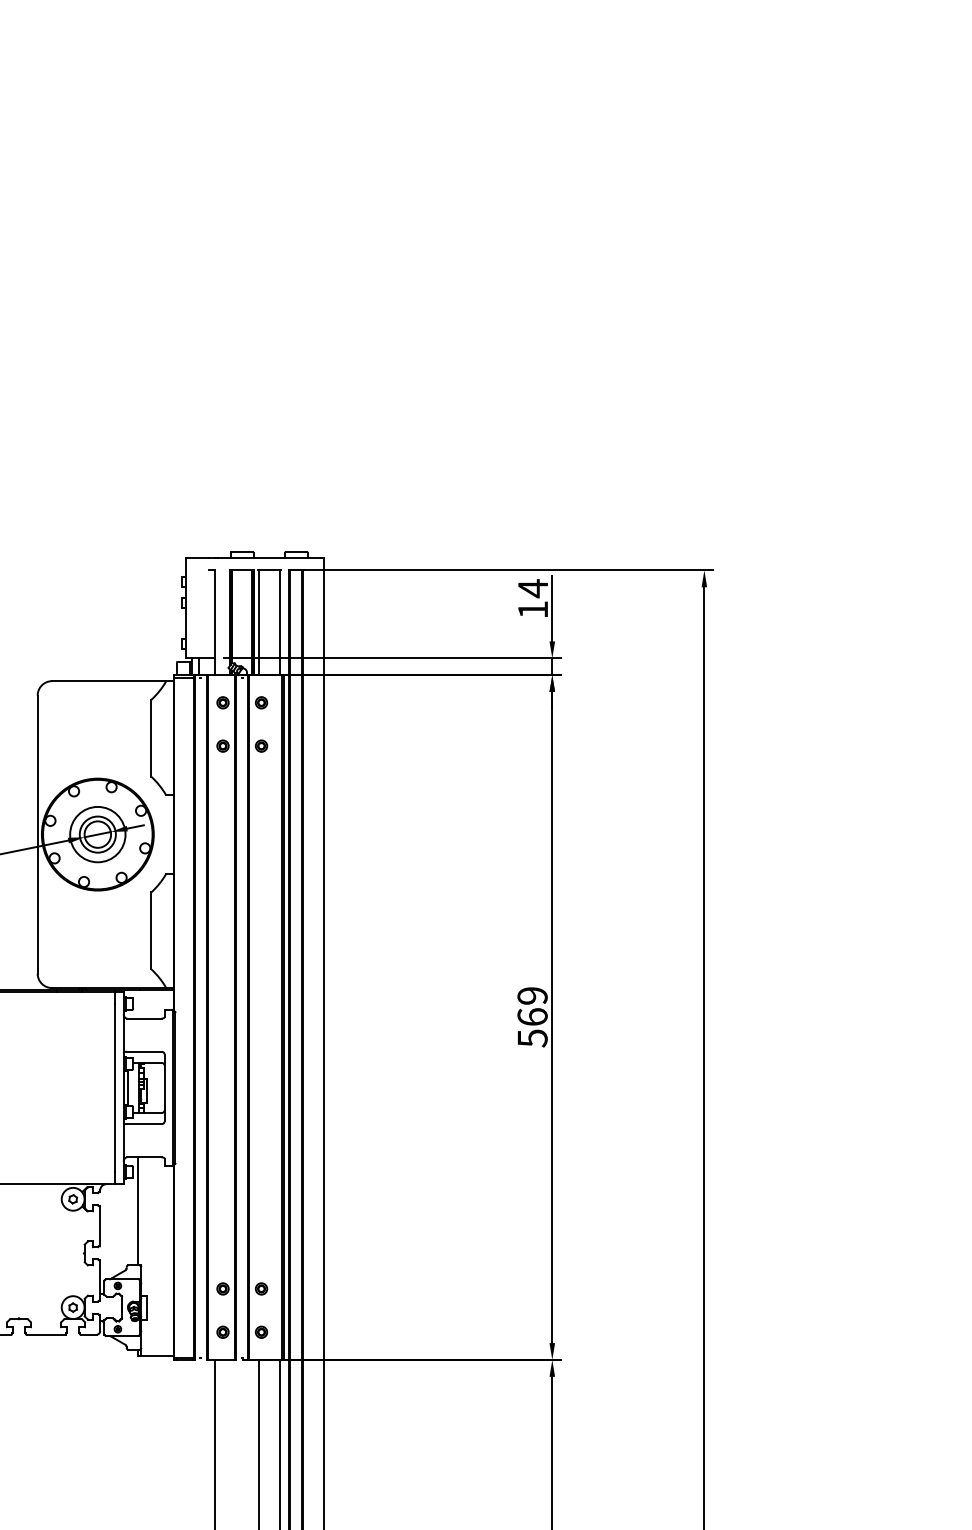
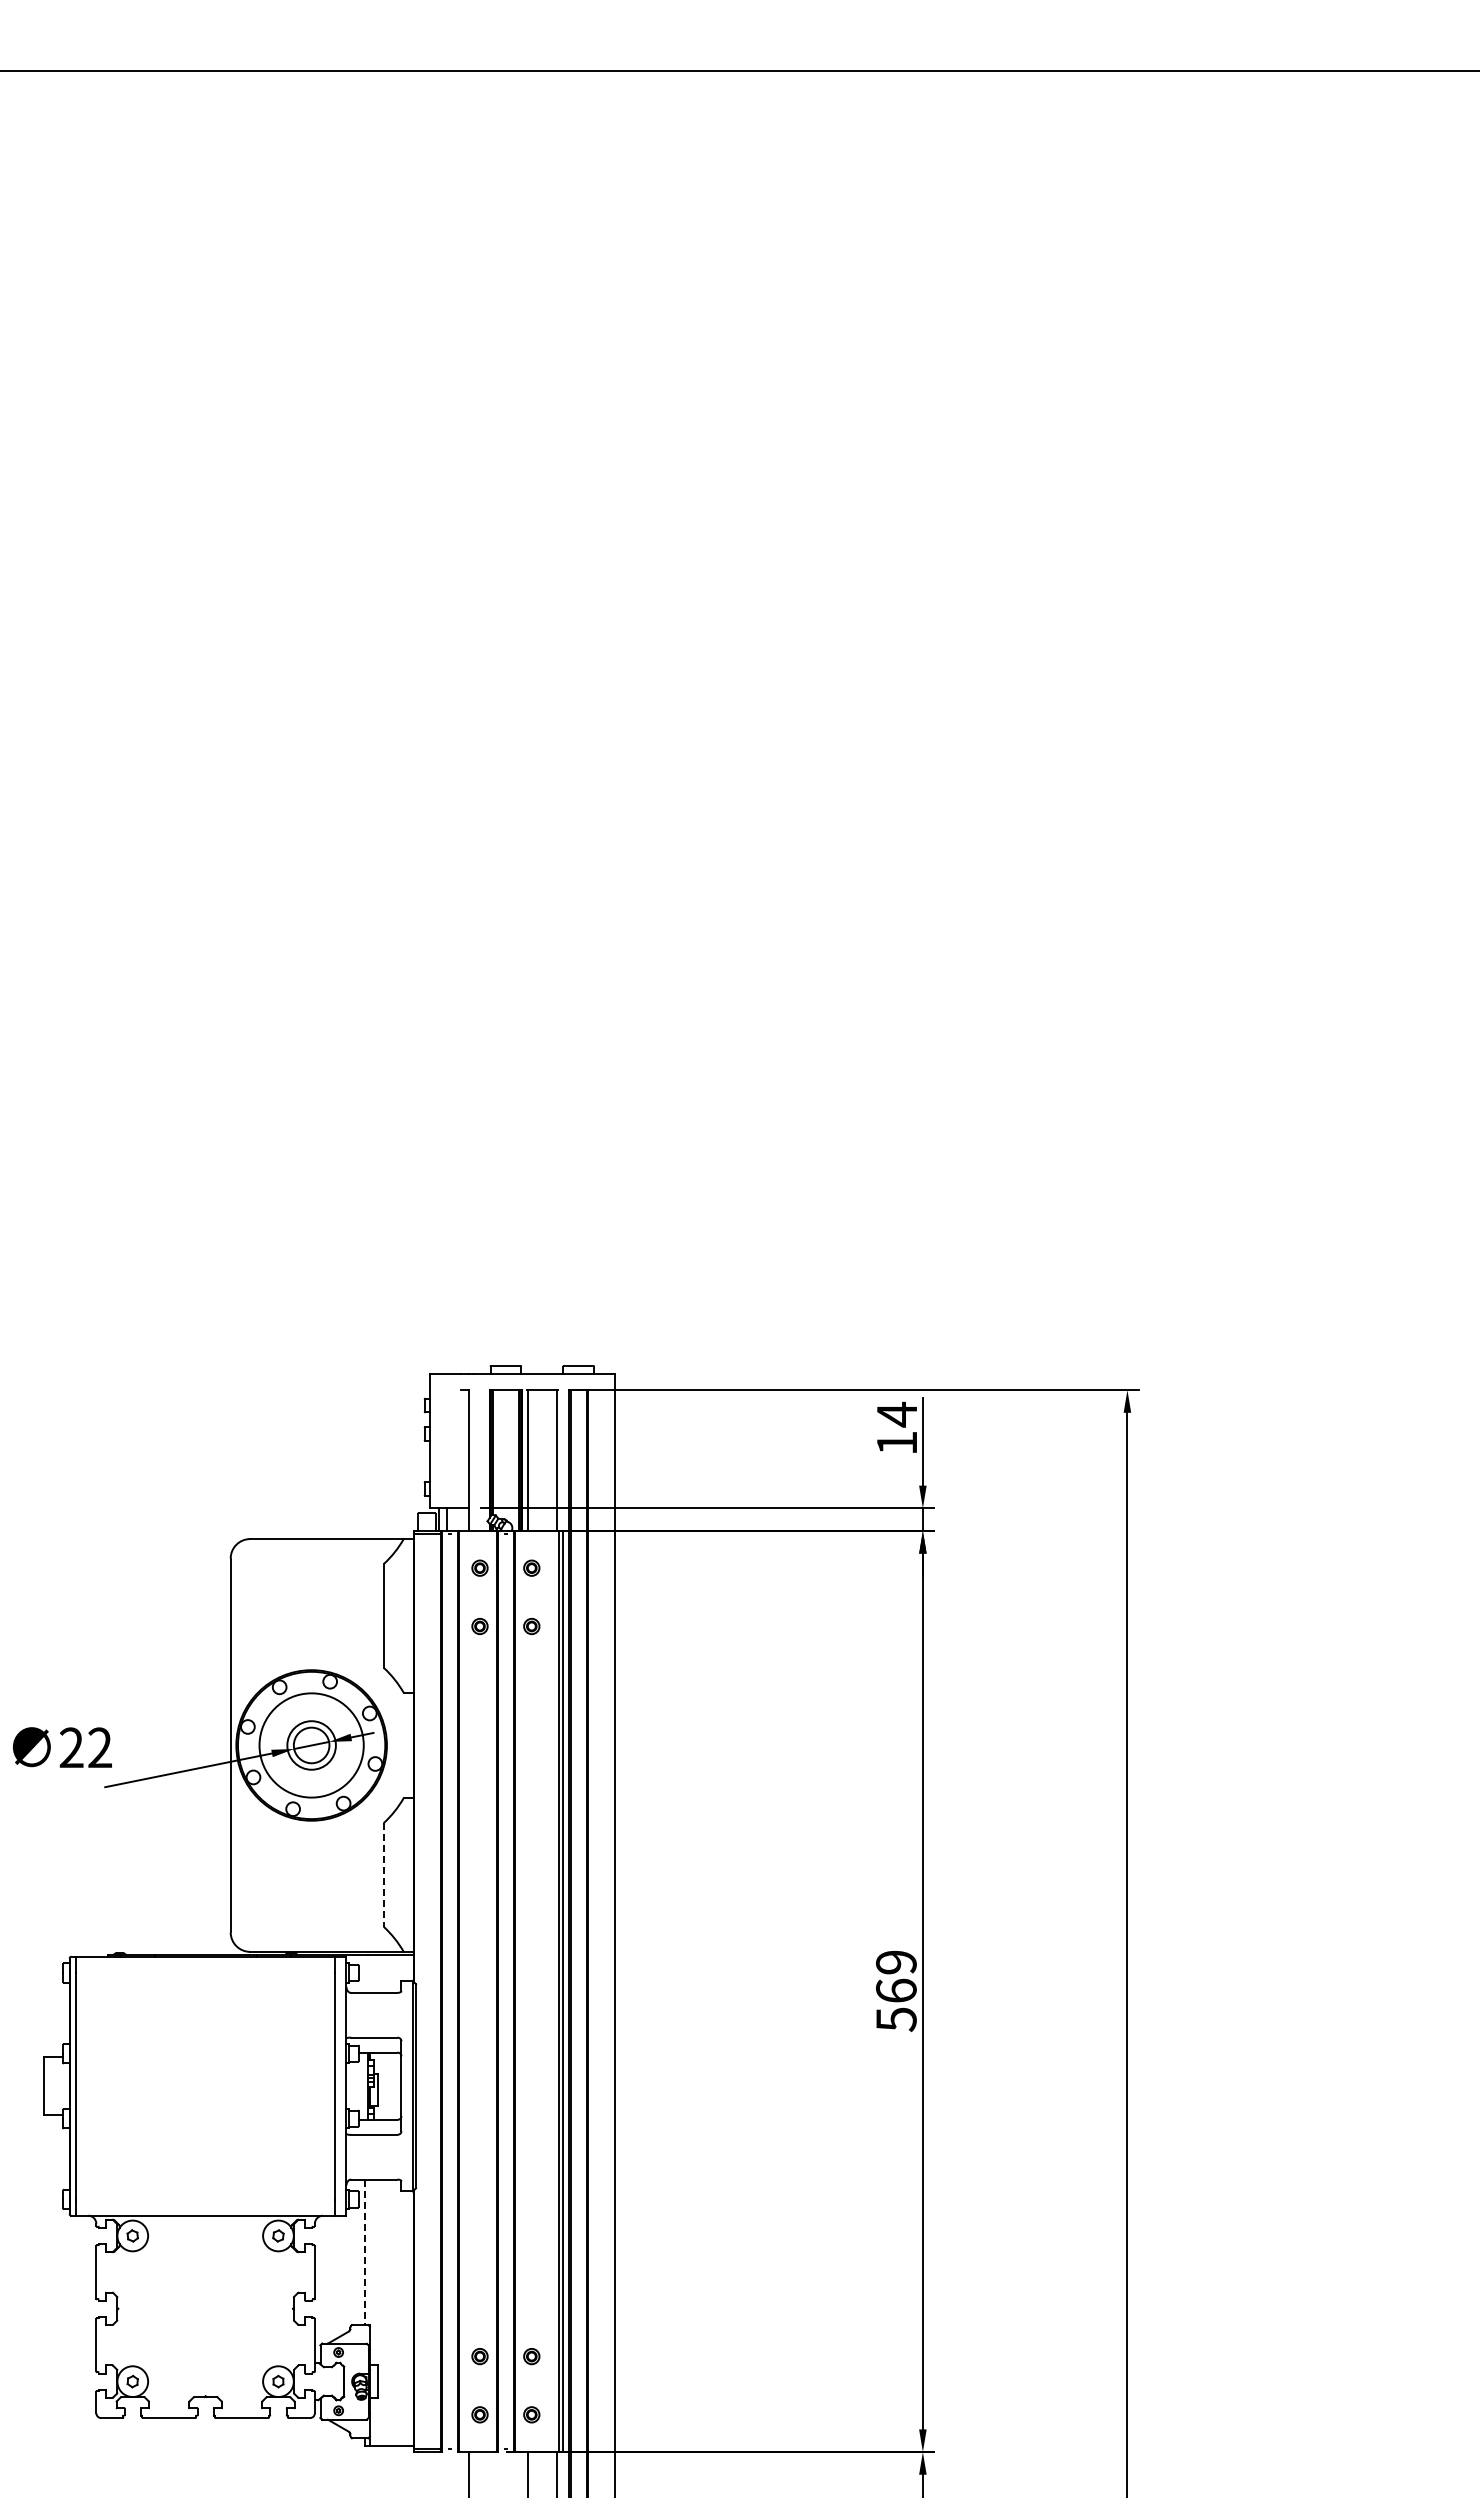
circle: (97, 834) -> (311, 1745), size x1.4
line: (151, 930) -> (383, 1874), solid -> dashed
line: (128, 1087) -> (352, 2085), removed
line: (137, 1211) -> (365, 2252), solid -> dashed

